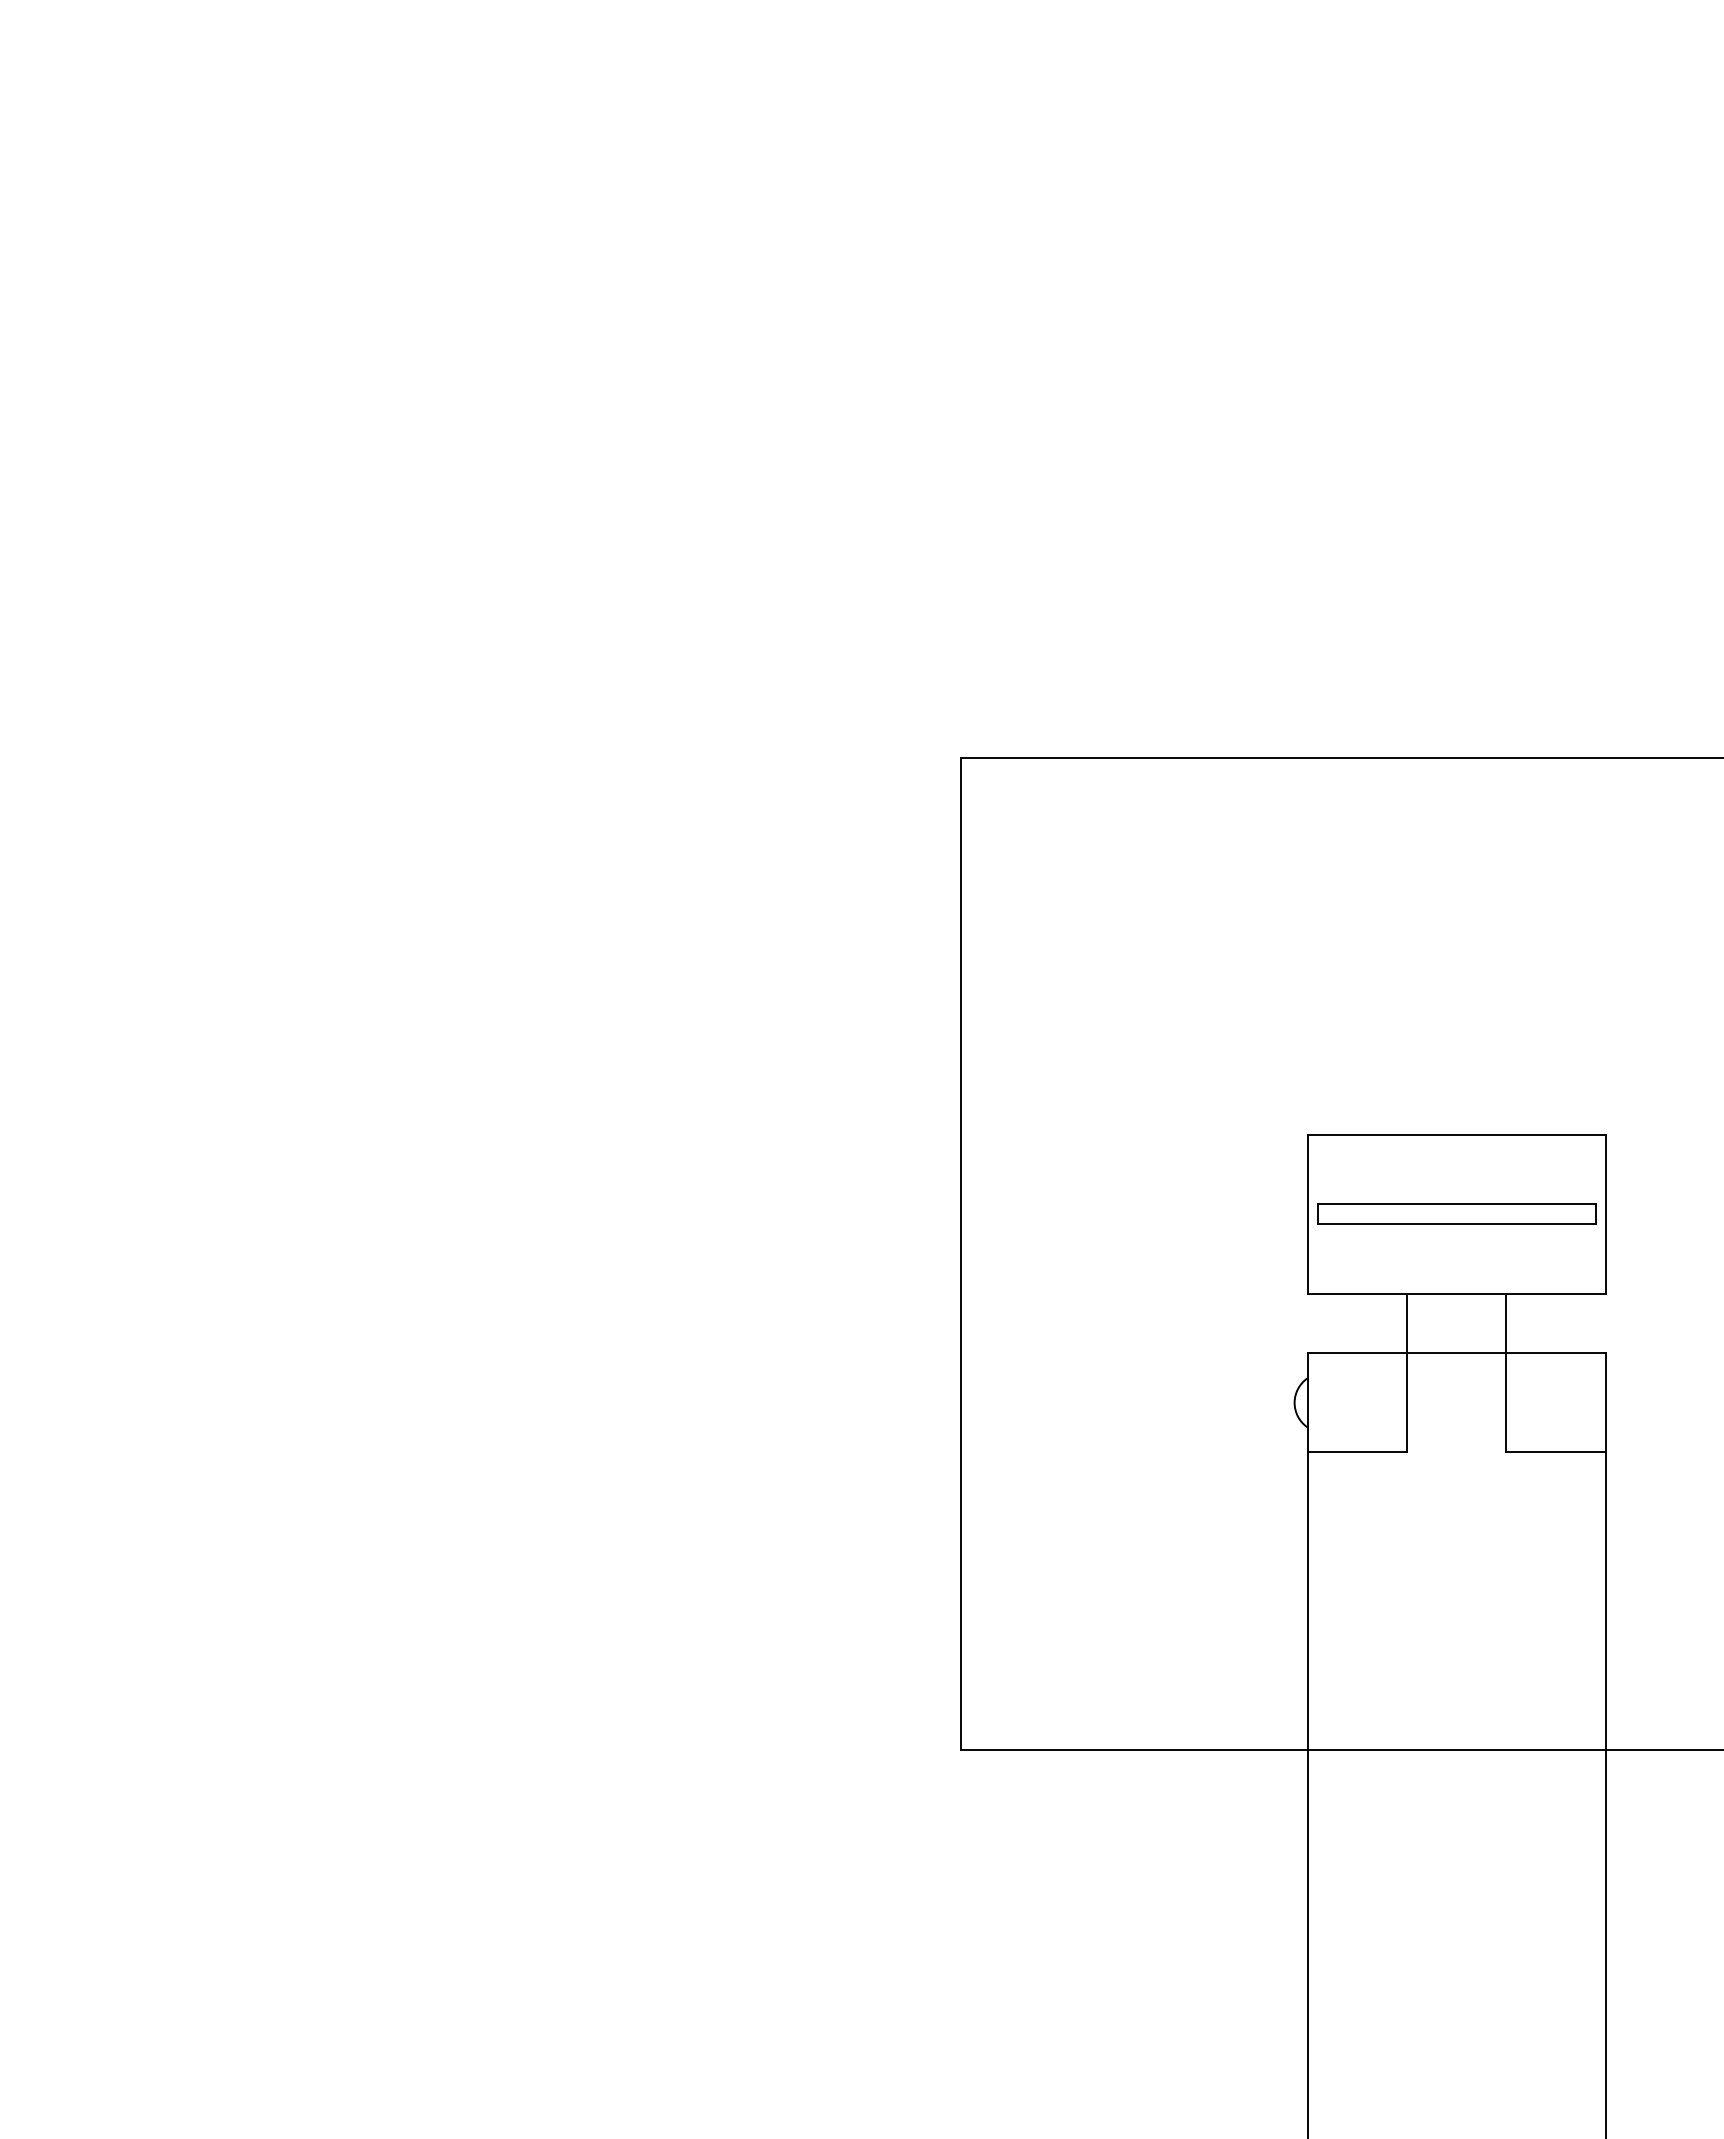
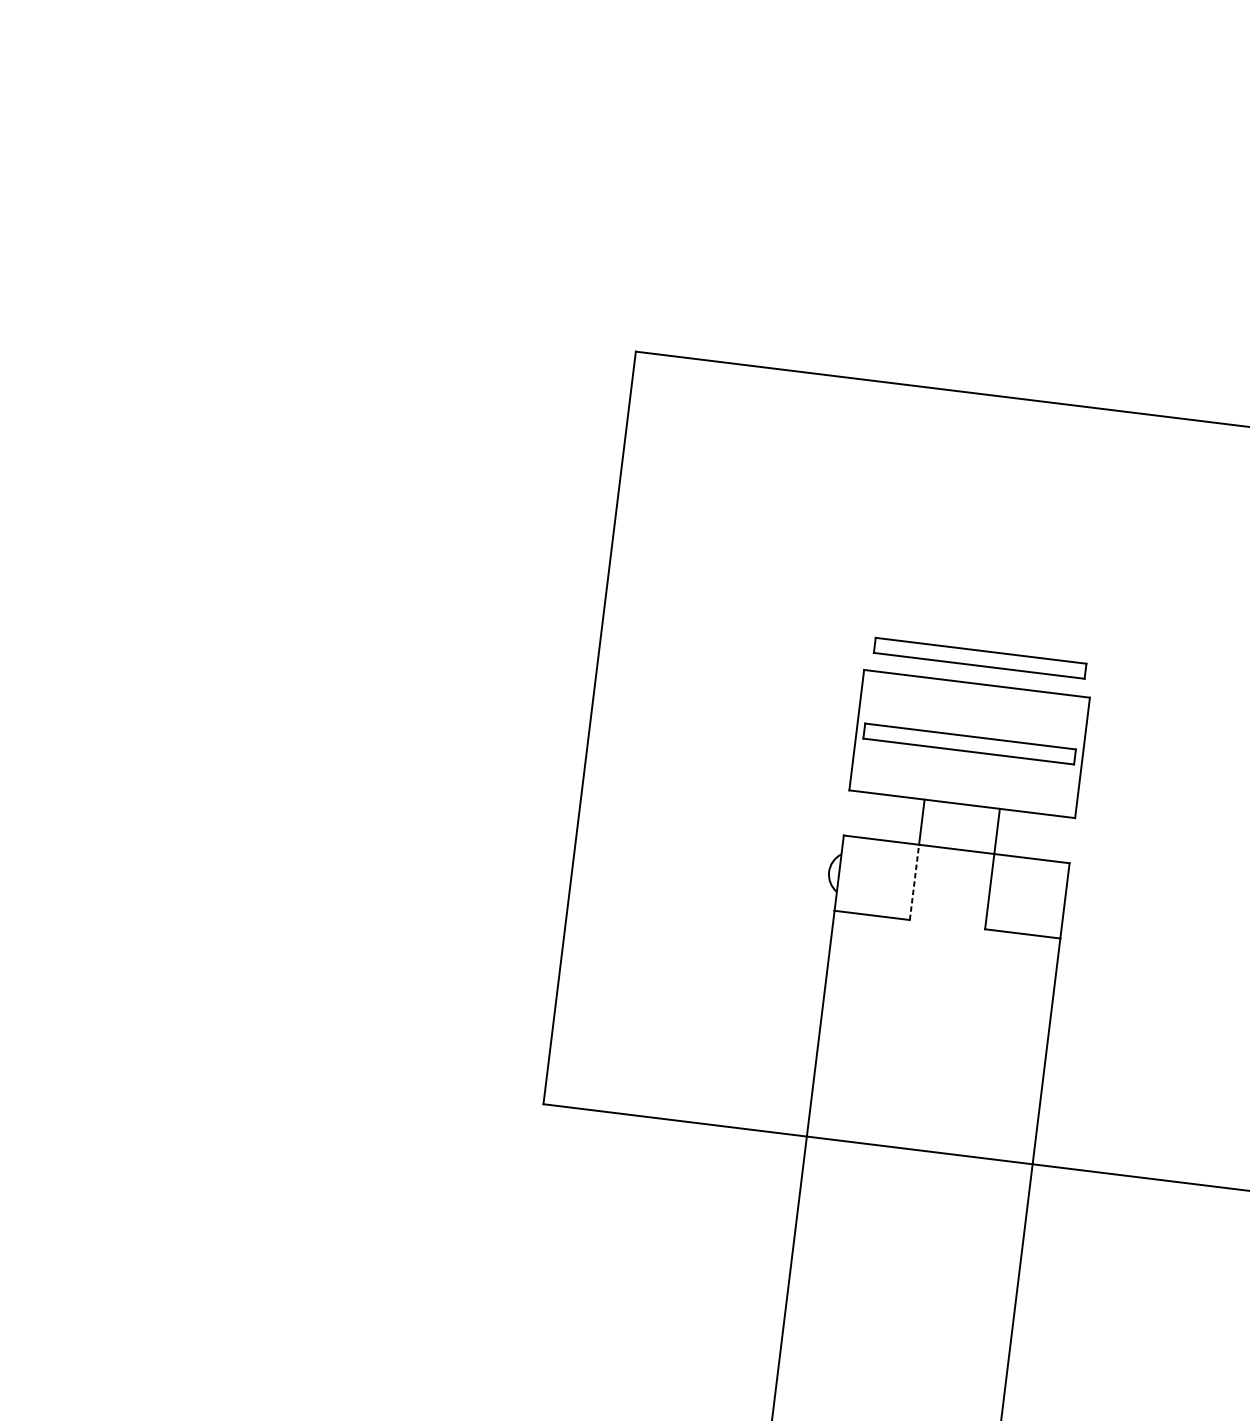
part: (1456, 1100) -> (980, 657), added
line: (1407, 1402) -> (914, 882), solid -> dashed

